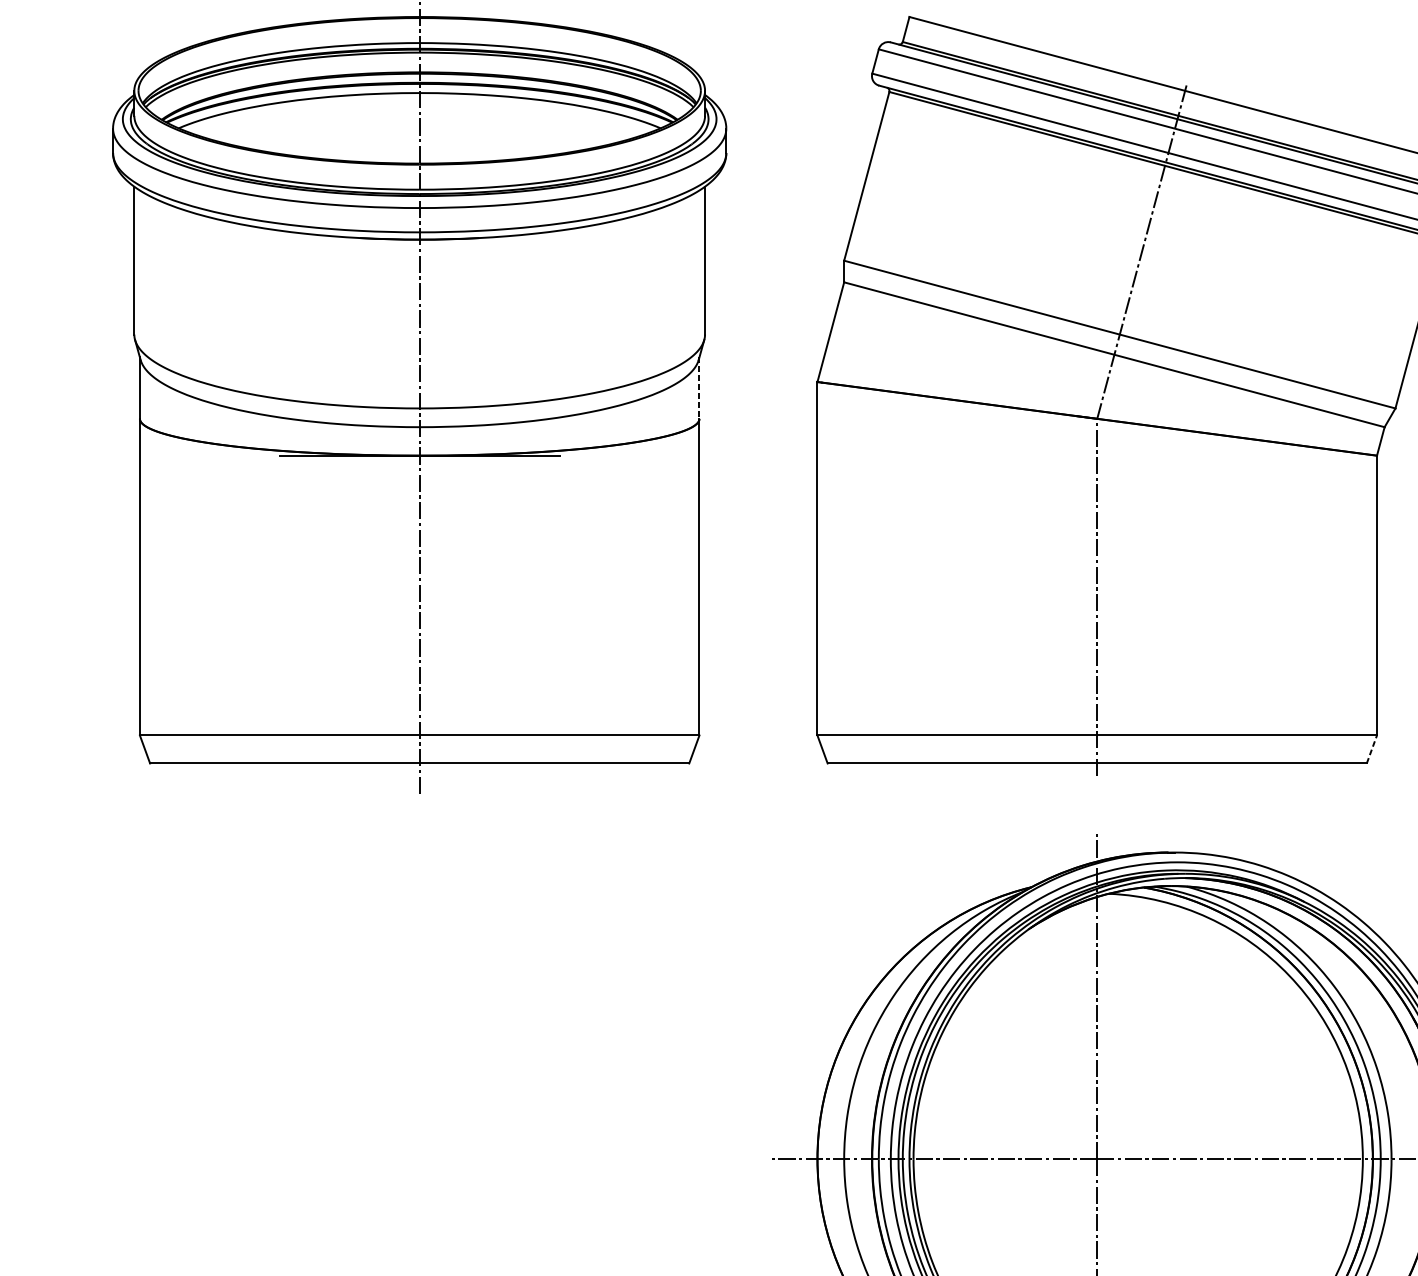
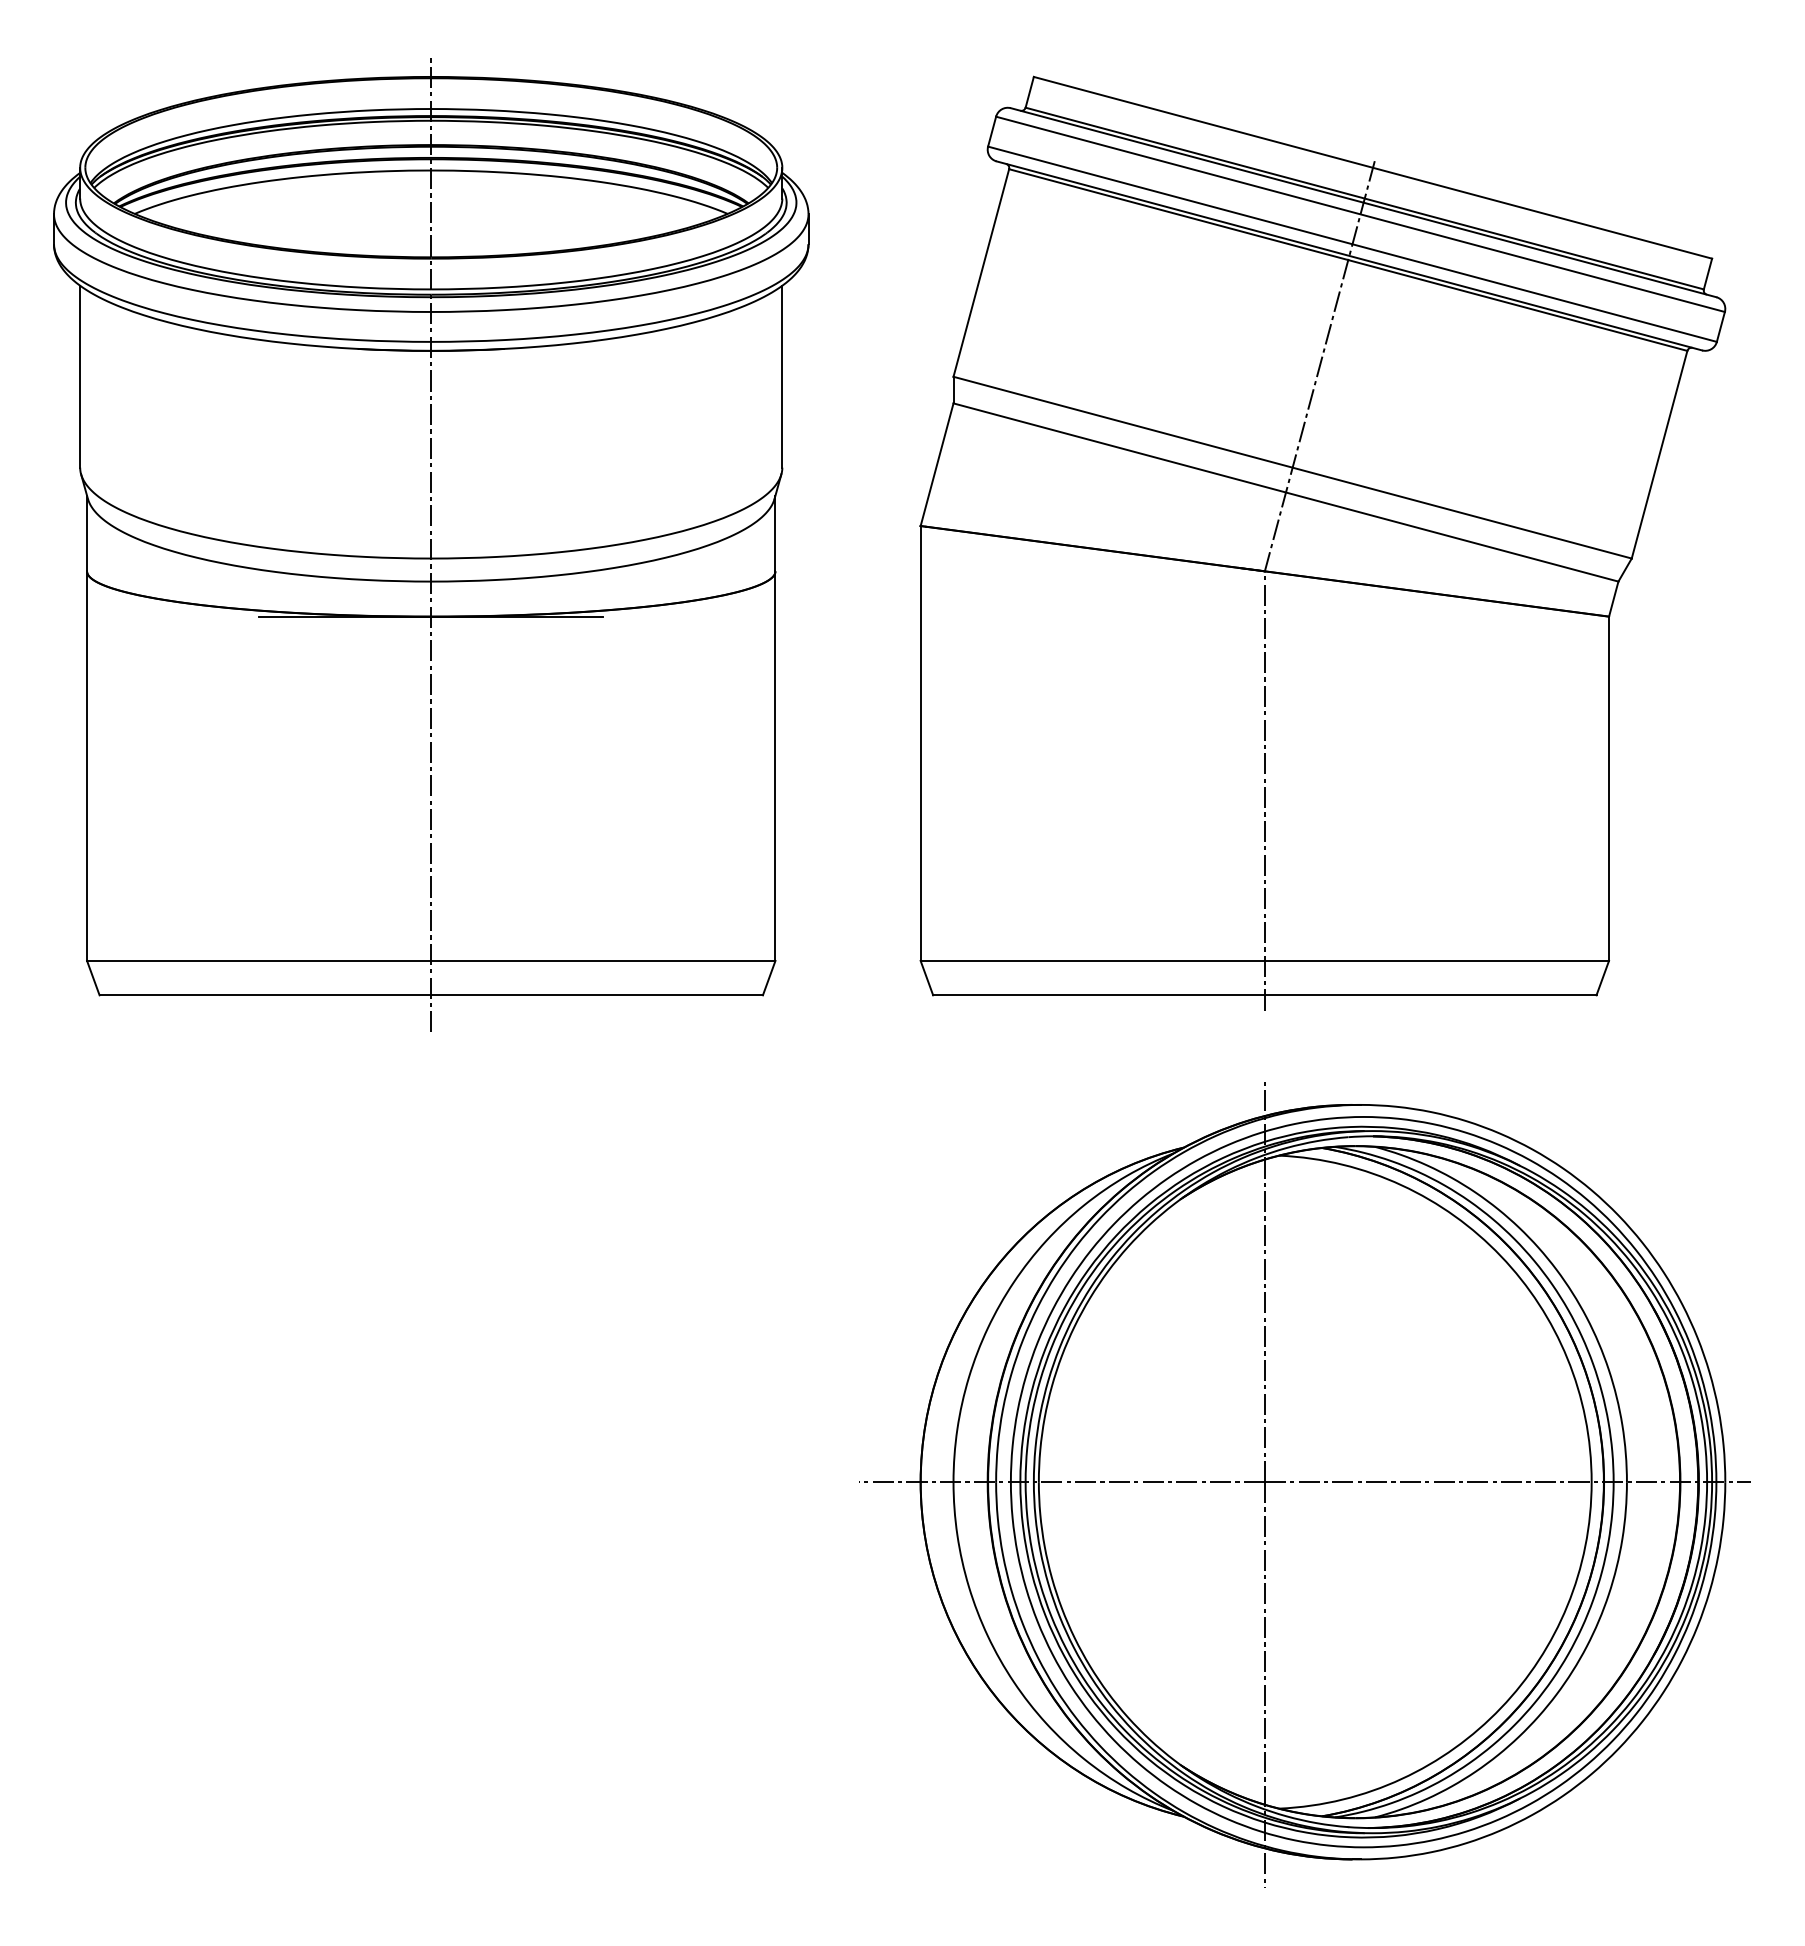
line: (699, 388) -> (775, 533), dashed -> solid
line: (1371, 748) -> (1602, 977), dashed -> solid

